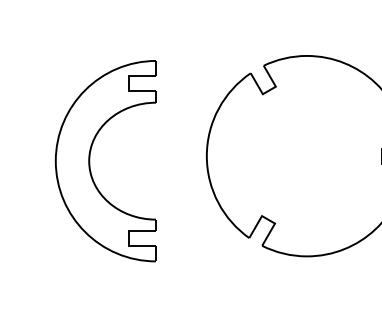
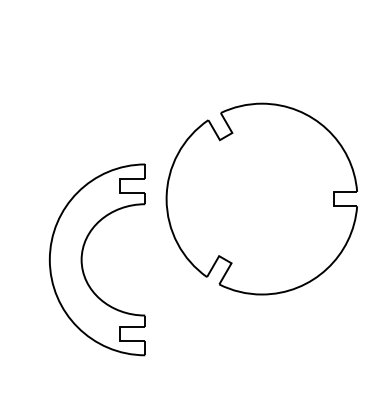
part: (90, 160) -> (82, 259), moved

